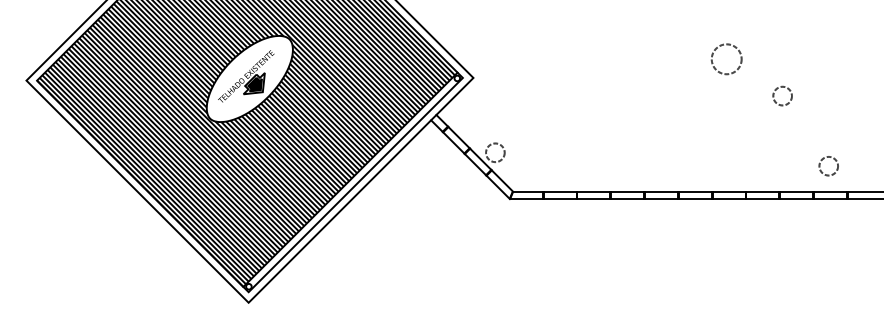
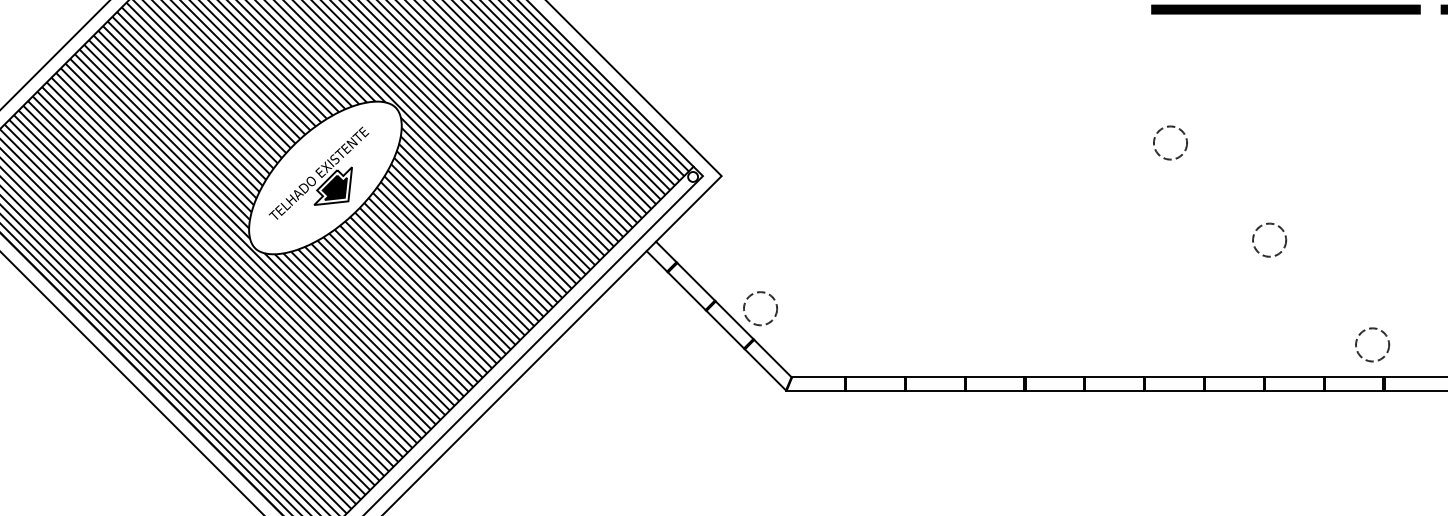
circle: (726, 58) -> (1170, 141), size x0.62
circle: (782, 95) -> (1269, 239), moved
circle: (828, 166) -> (1372, 345), moved

